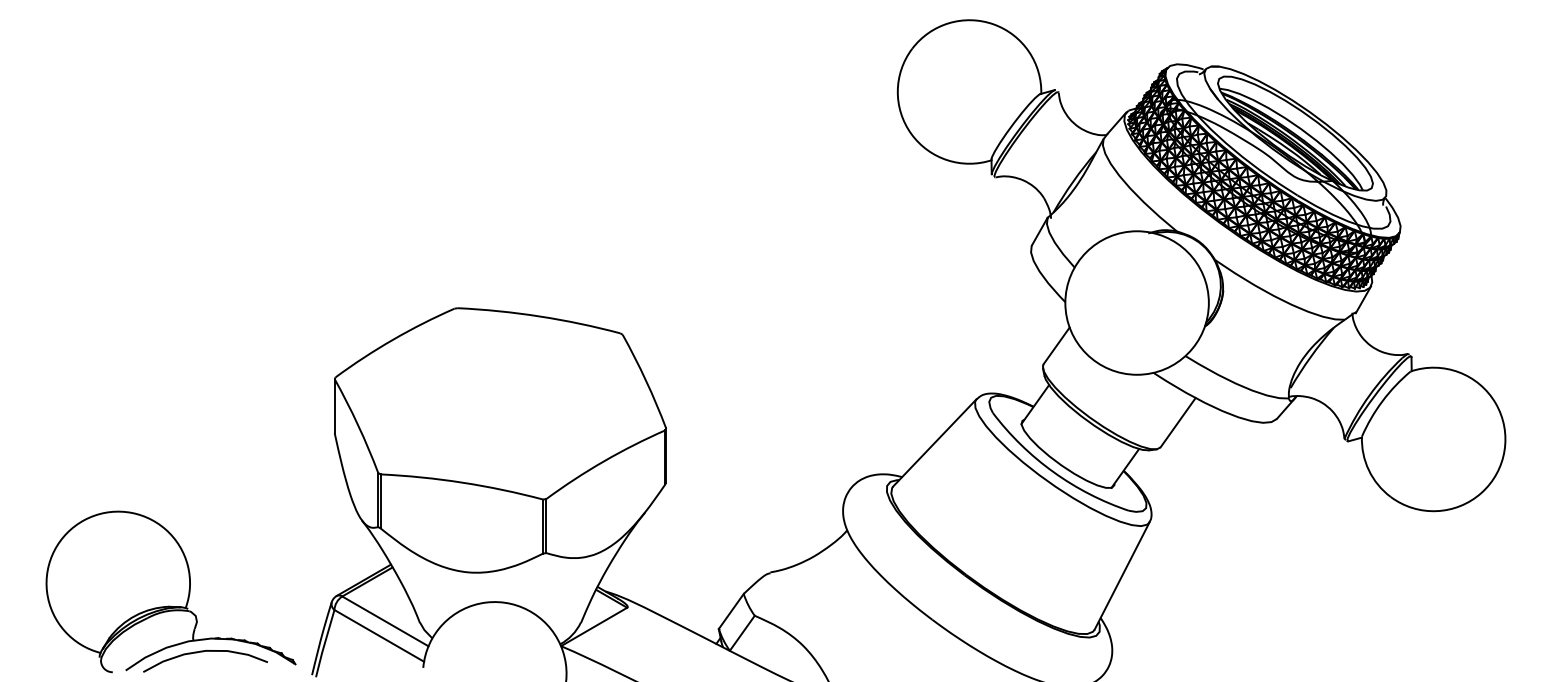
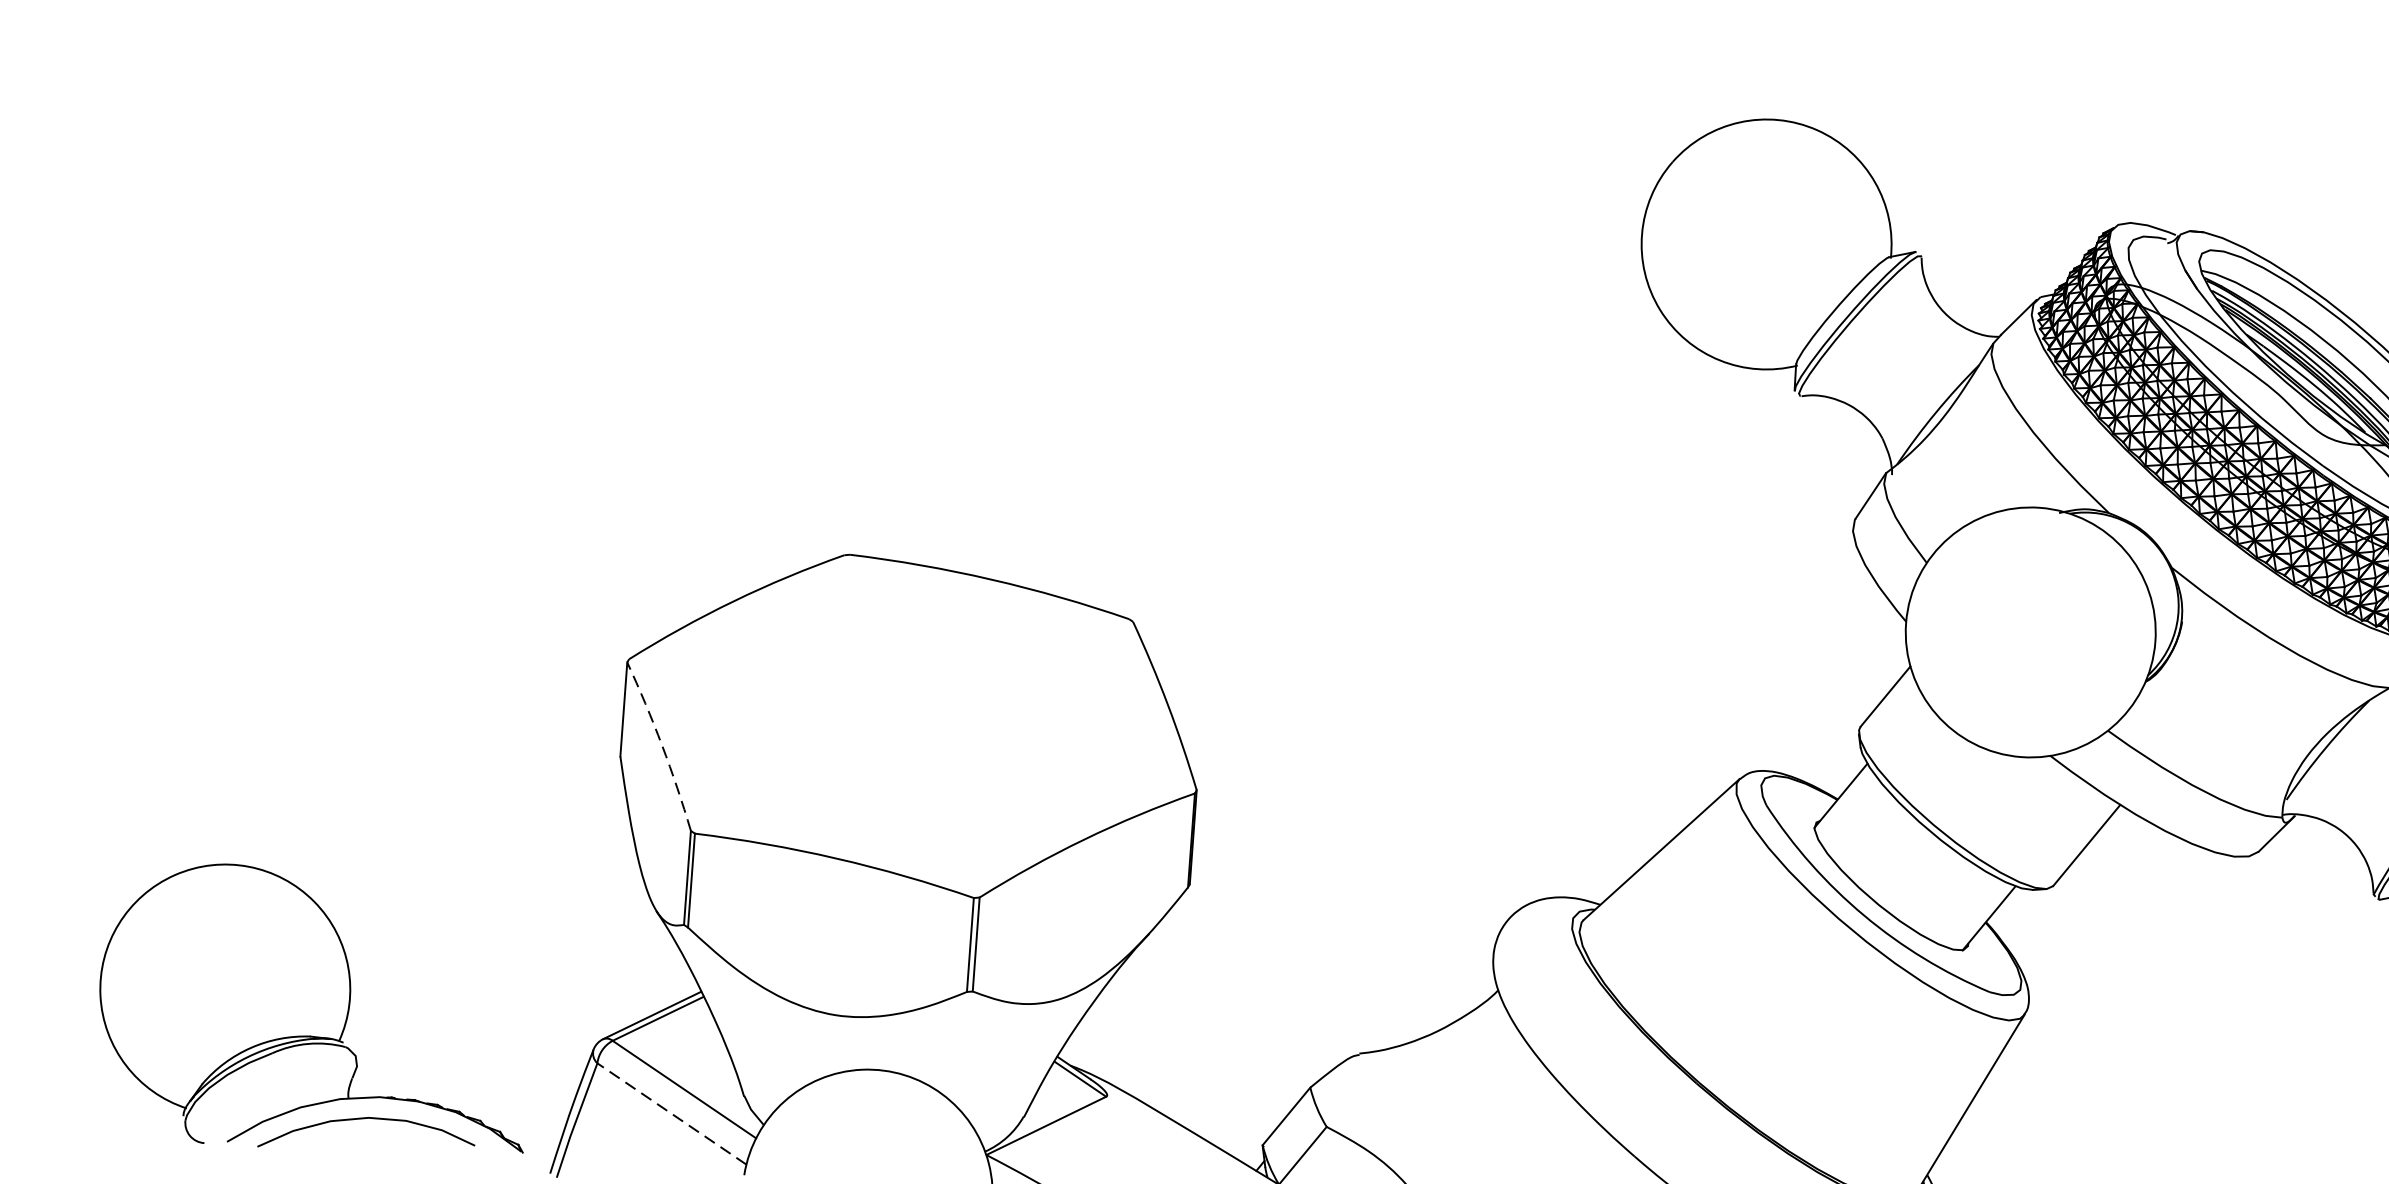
arc: (358, 425) -> (662, 745), solid -> dashed
line: (379, 635) -> (672, 1113), solid -> dashed

